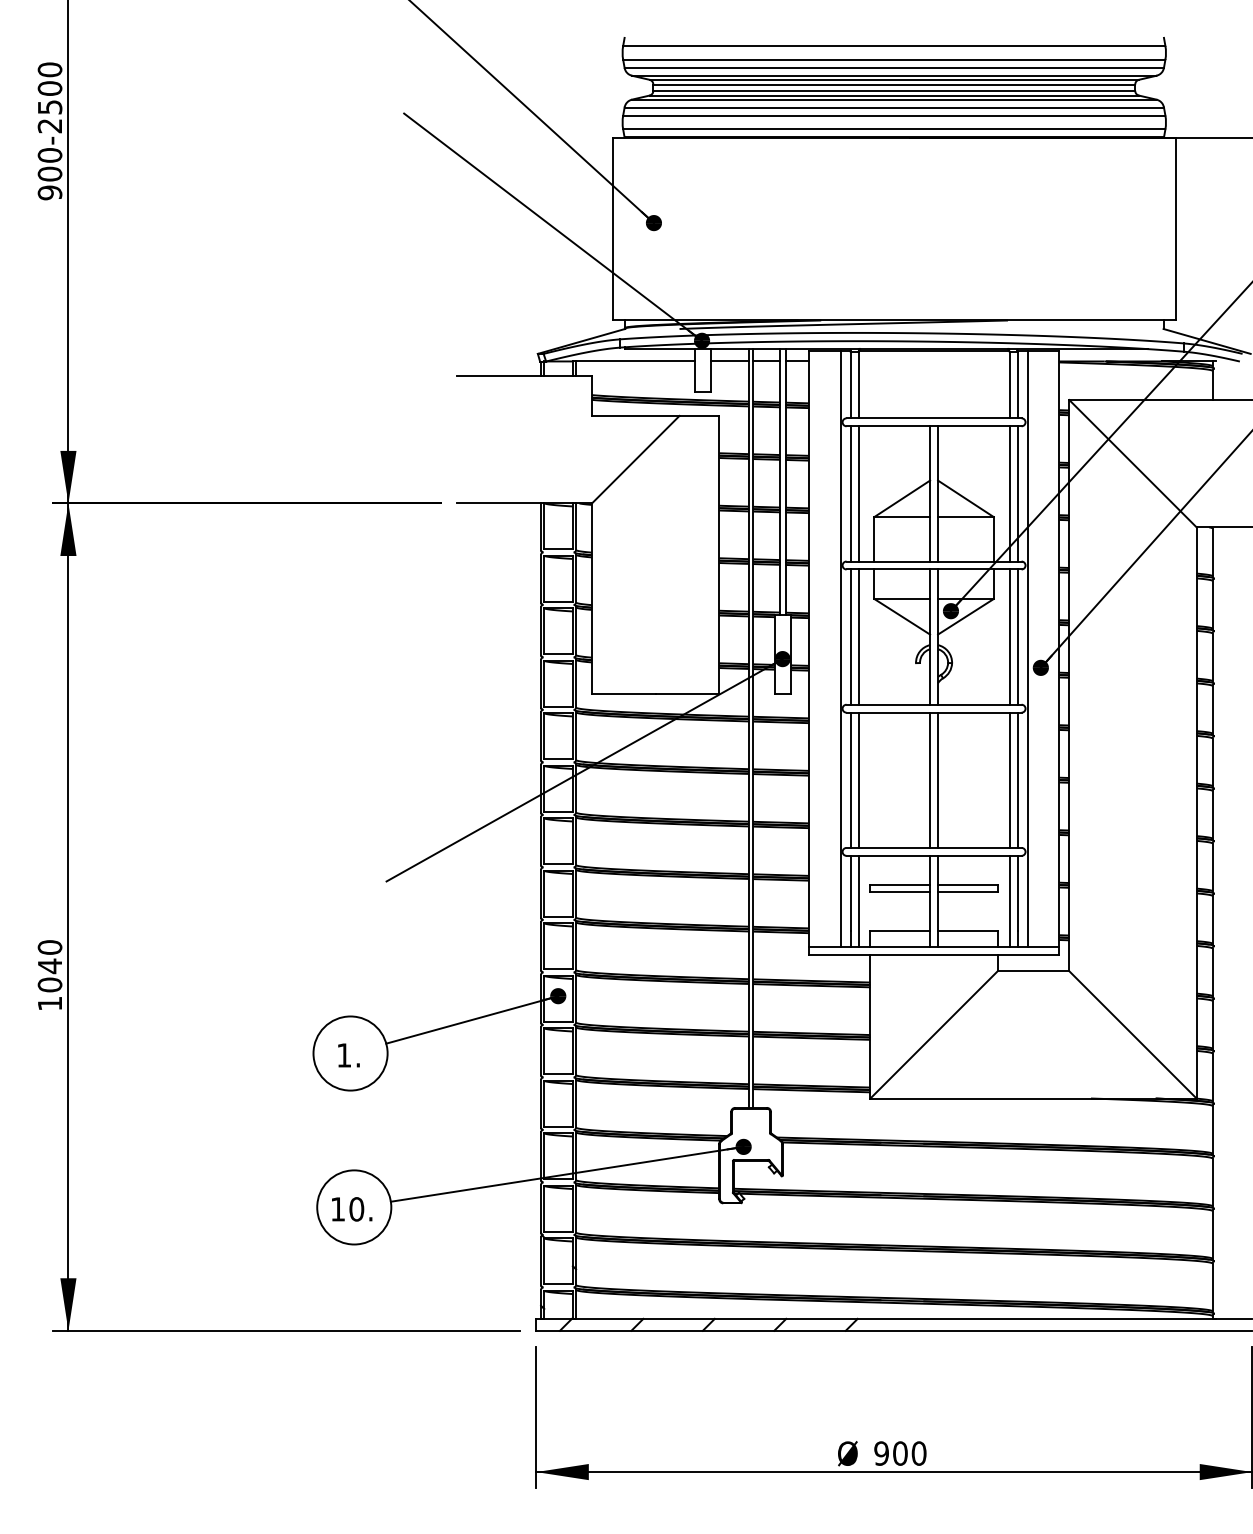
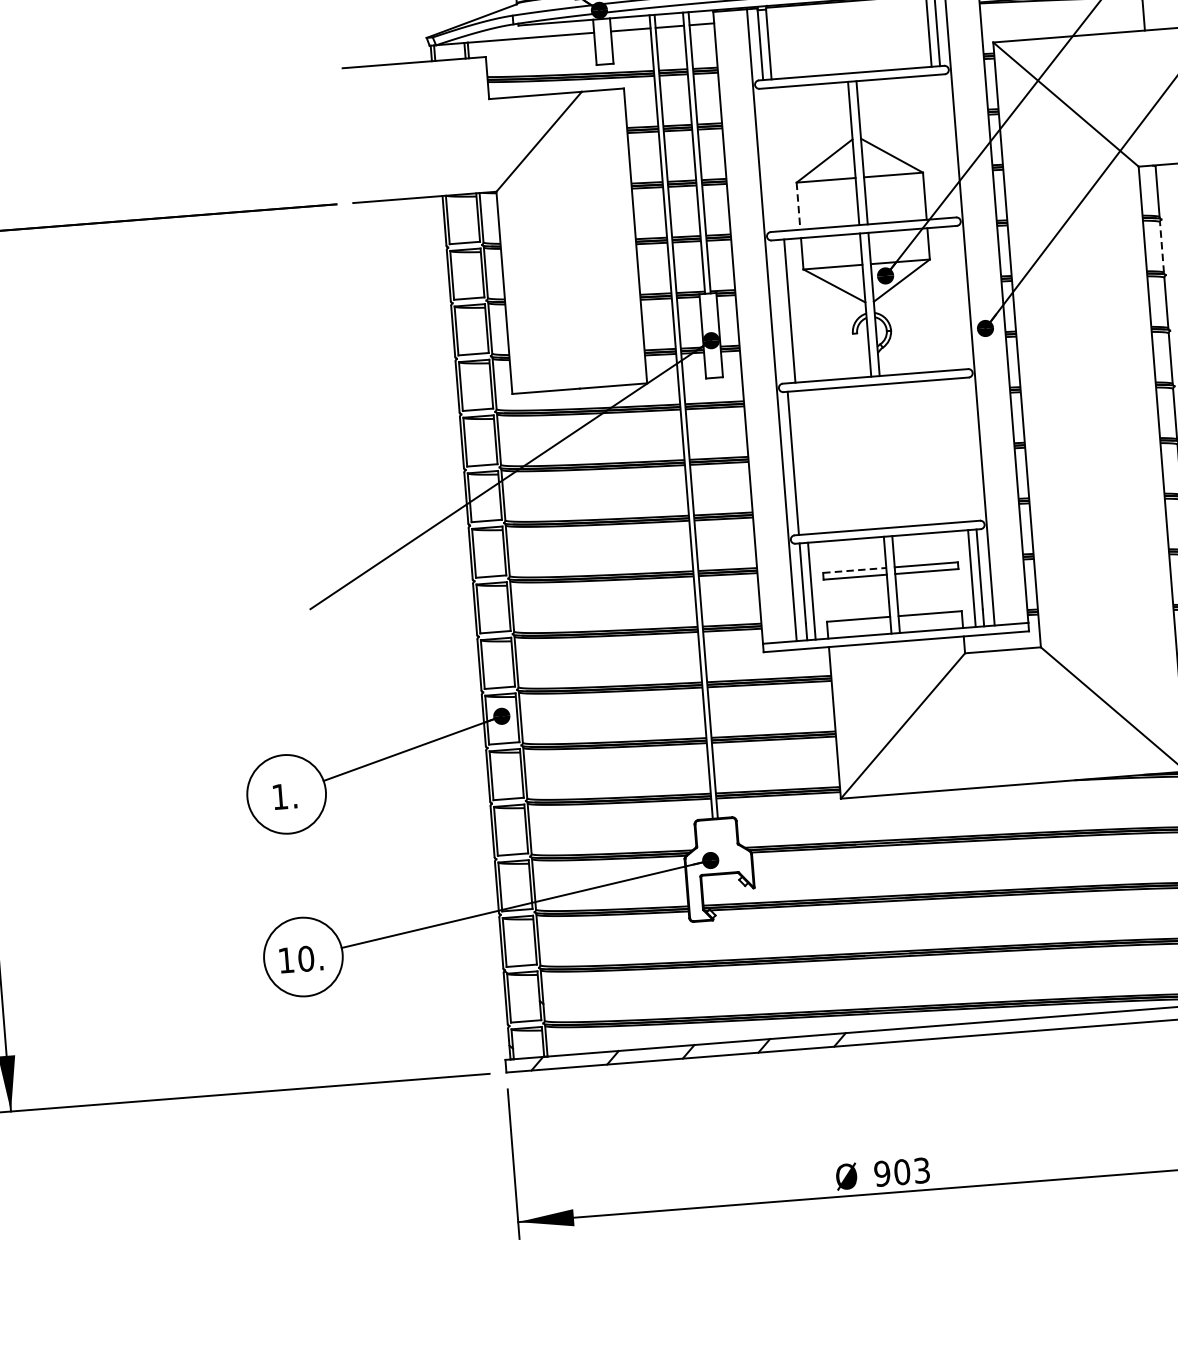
line: (850, 493) -> (769, 159), removed
line: (858, 493) -> (777, 159), removed
line: (1009, 493) -> (937, 146), removed
line: (1017, 493) -> (946, 145), removed
line: (874, 539) -> (798, 206), solid -> dashed
line: (1212, 604) -> (1161, 247), solid -> dashed
line: (850, 636) -> (781, 311), removed
line: (1009, 636) -> (949, 297), removed
line: (1017, 636) -> (958, 297), removed
line: (858, 779) -> (801, 461), removed
line: (930, 779) -> (877, 455), removed
line: (938, 779) -> (886, 455), removed
line: (1009, 779) -> (961, 449), removed
line: (1017, 779) -> (970, 448), removed
line: (900, 885) -> (854, 570), solid -> dashed
text: (918, 1453) -> (921, 1170), 900 -> 903

